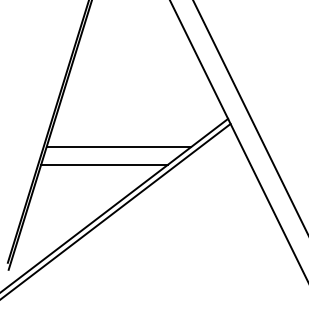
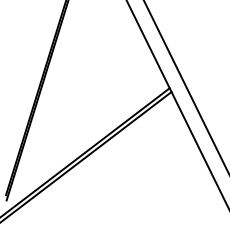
line: (118, 147) -> (88, 109), removed
line: (104, 165) -> (77, 122), removed

